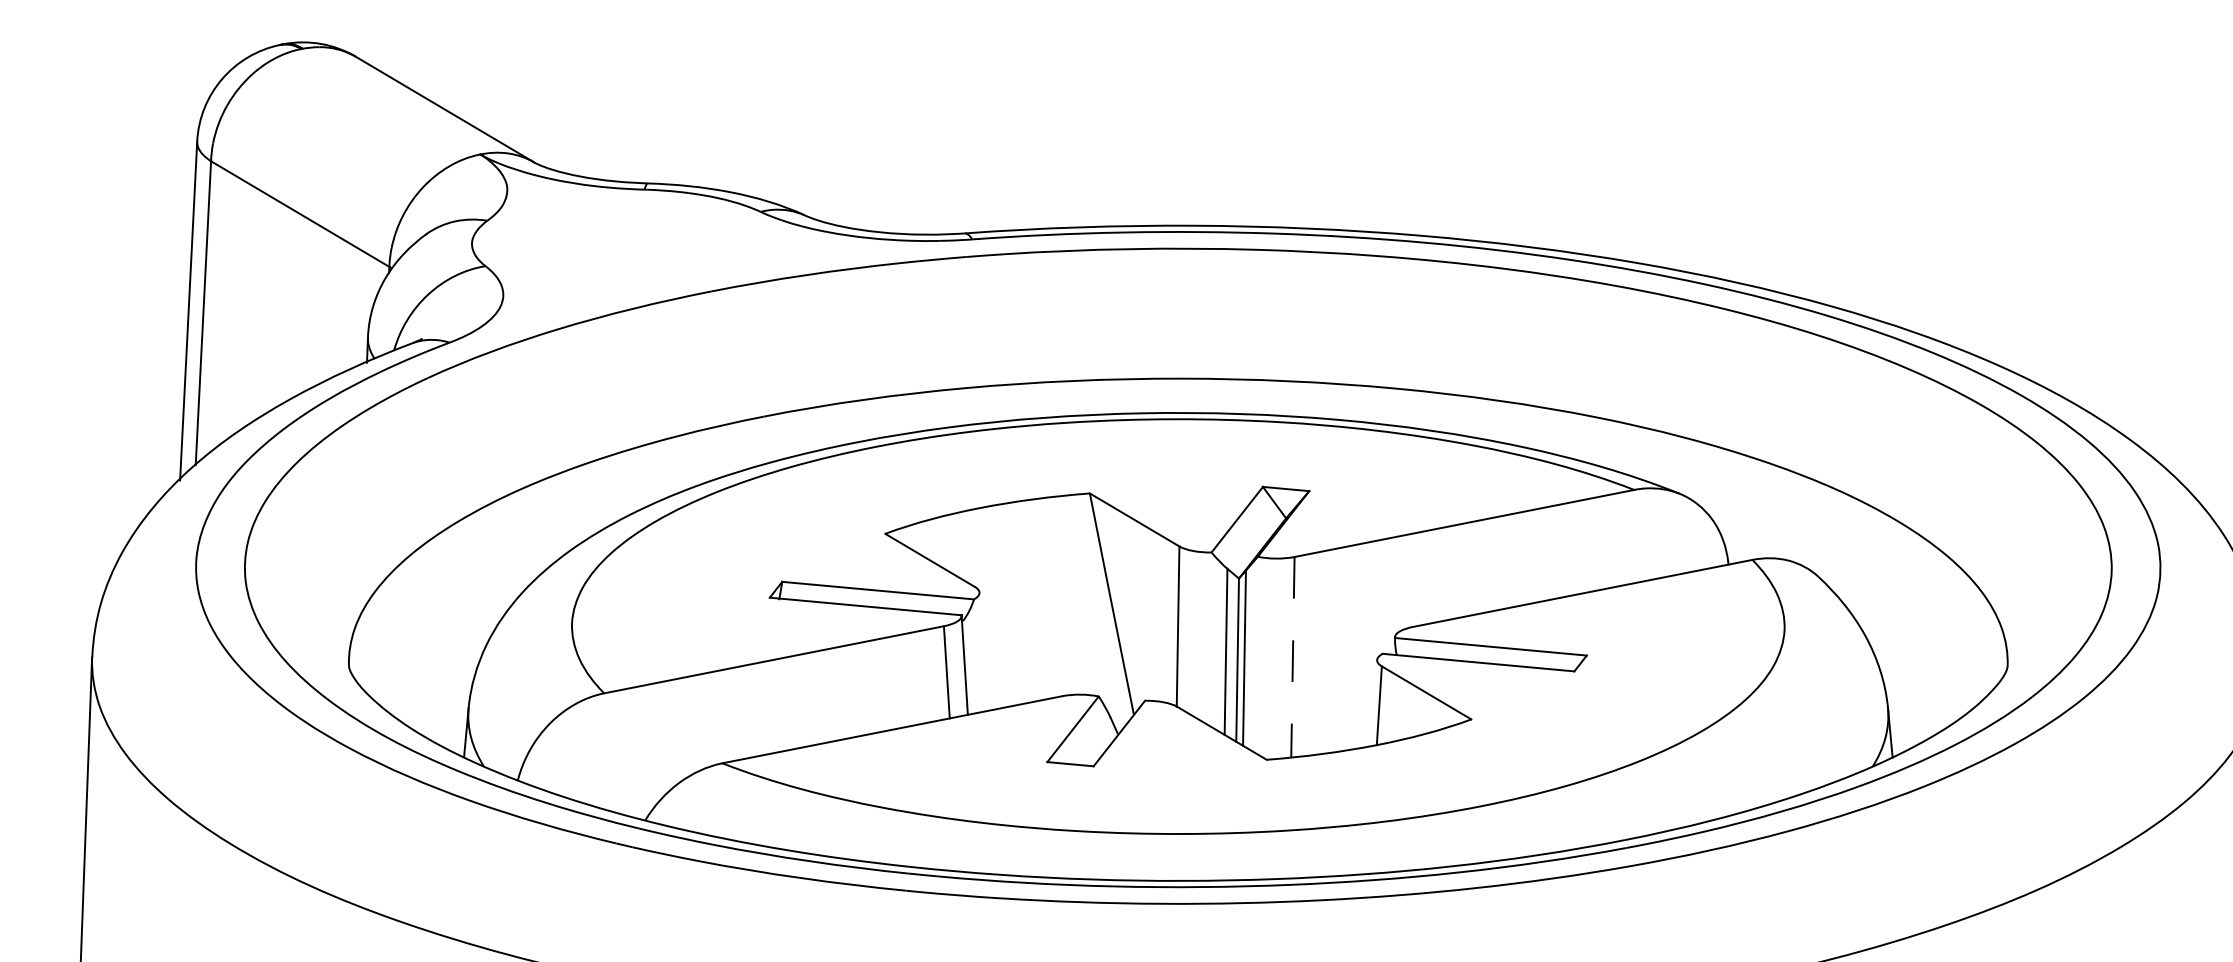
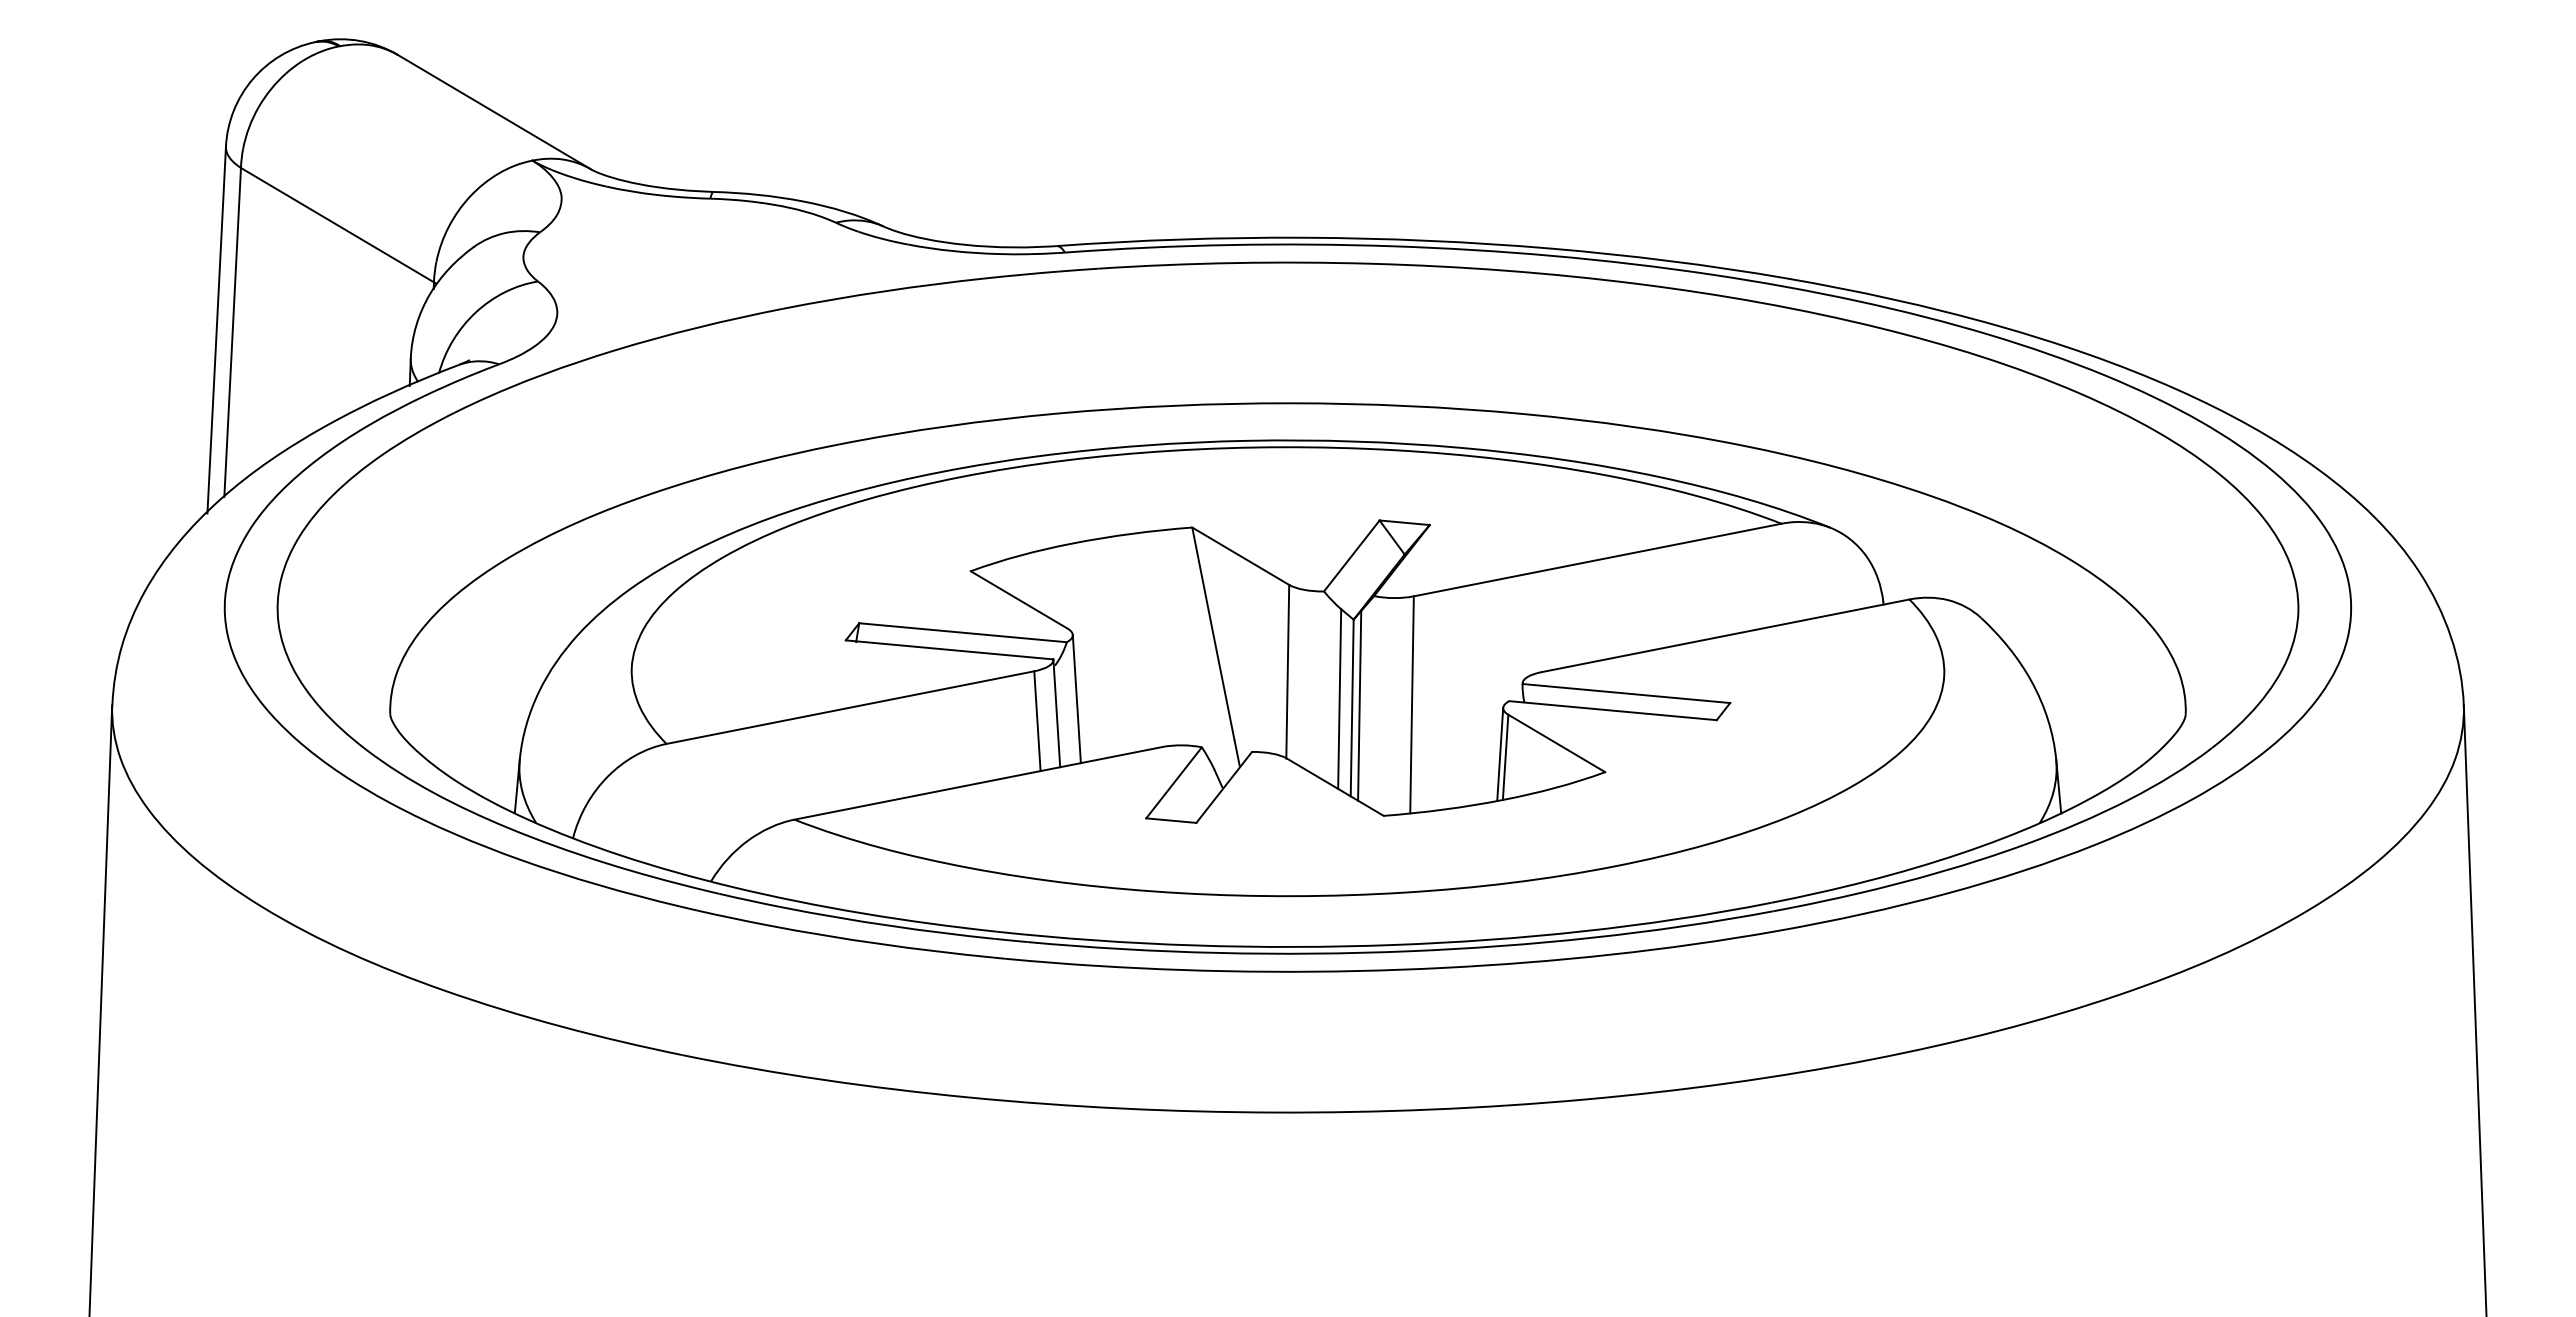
line: (982, 651) -> (1076, 698), added
line: (1293, 656) -> (1412, 704), dashed -> solid
line: (1374, 702) -> (1500, 753), added

